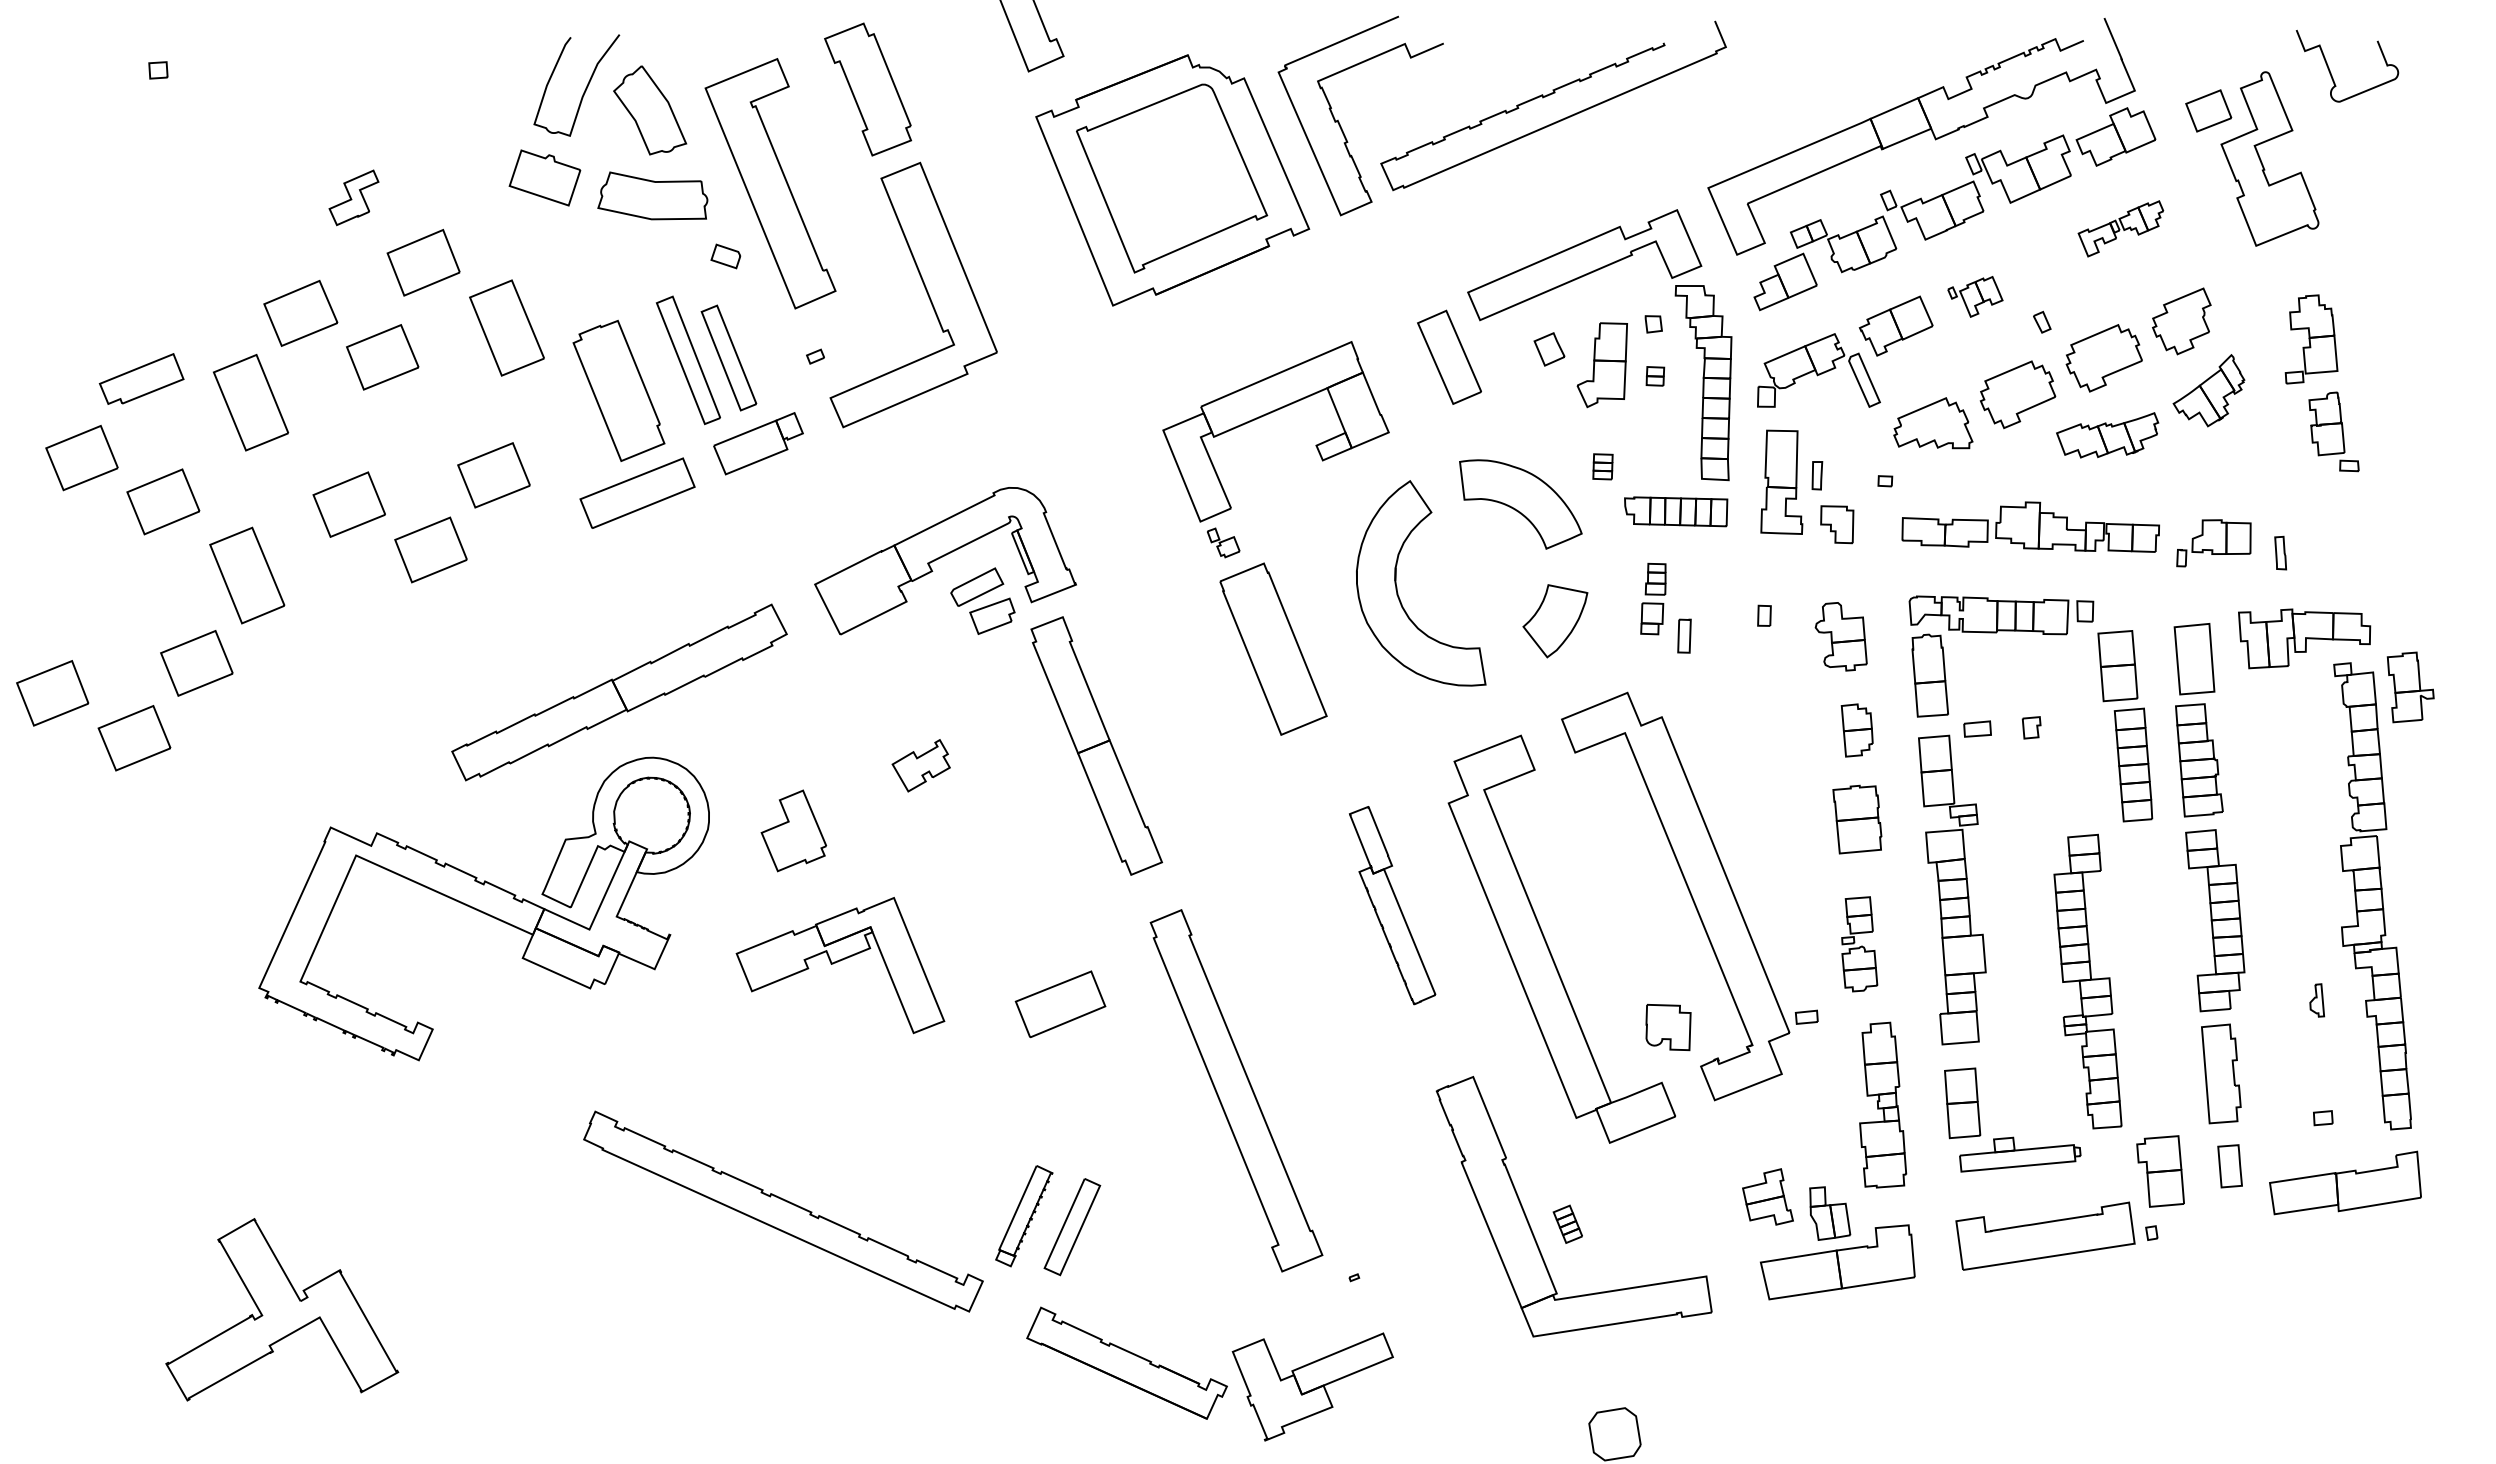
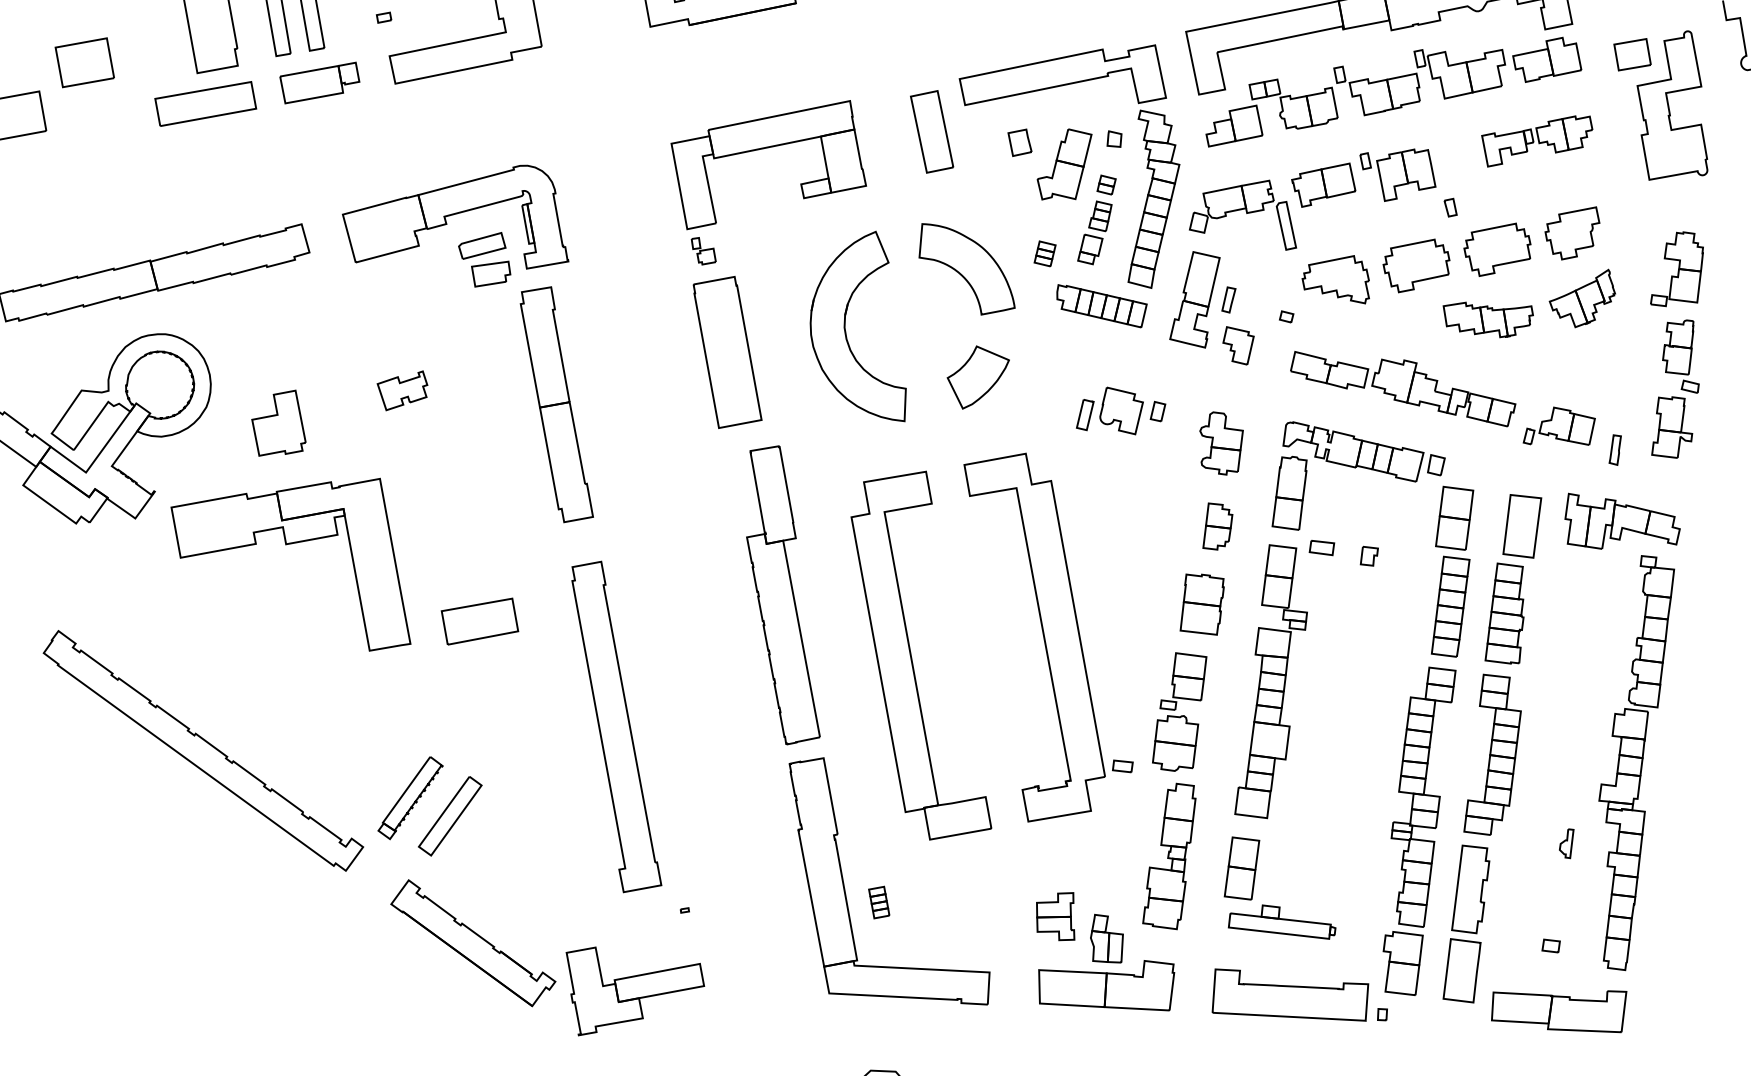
part: (2120, 228) -> (1535, 140), size x1.43
part: (1975, 296) -> (1397, 173), size x1.67
part: (1653, 598) -> (1095, 232), moved
part: (2410, 687) -> (1673, 427), moved
part: (1392, 905) -> (784, 595), size x1.67
part: (1859, 944) -> (1181, 712), size x1.43
part: (840, 965) -> (296, 548), size x1.43
part: (2087, 981) -> (1420, 795), moved
part: (1668, 1027) -> (1121, 410), moved
part: (2229, 1166) -> (1461, 971), size x1.67

